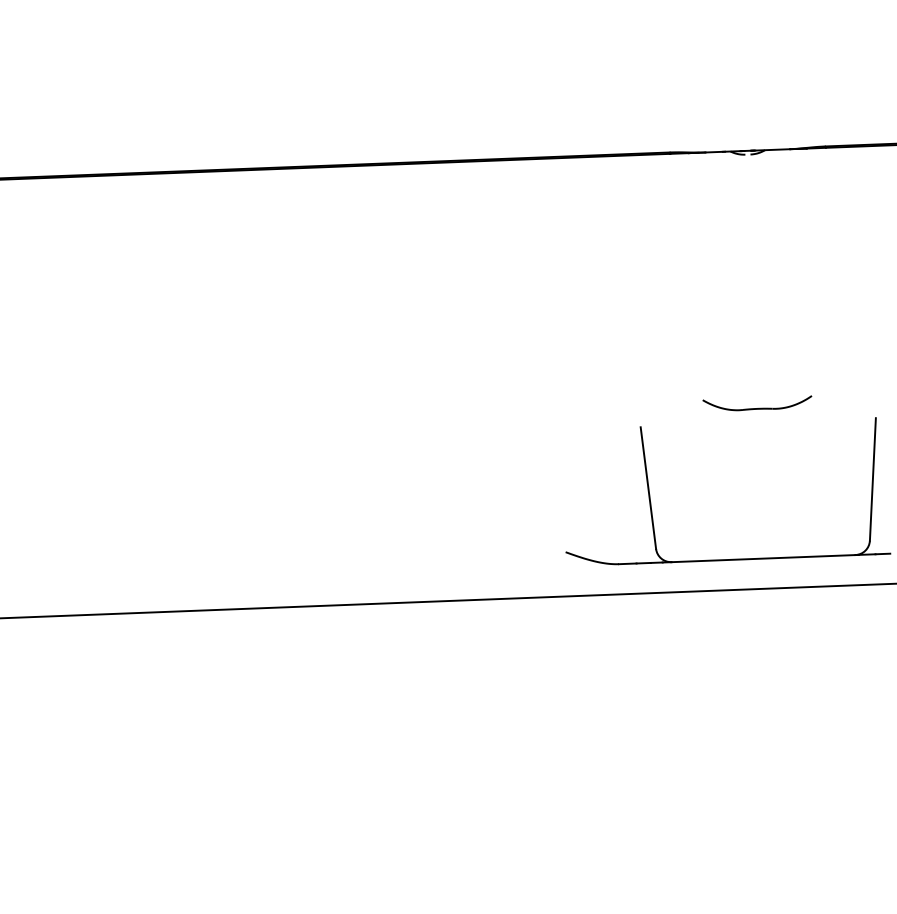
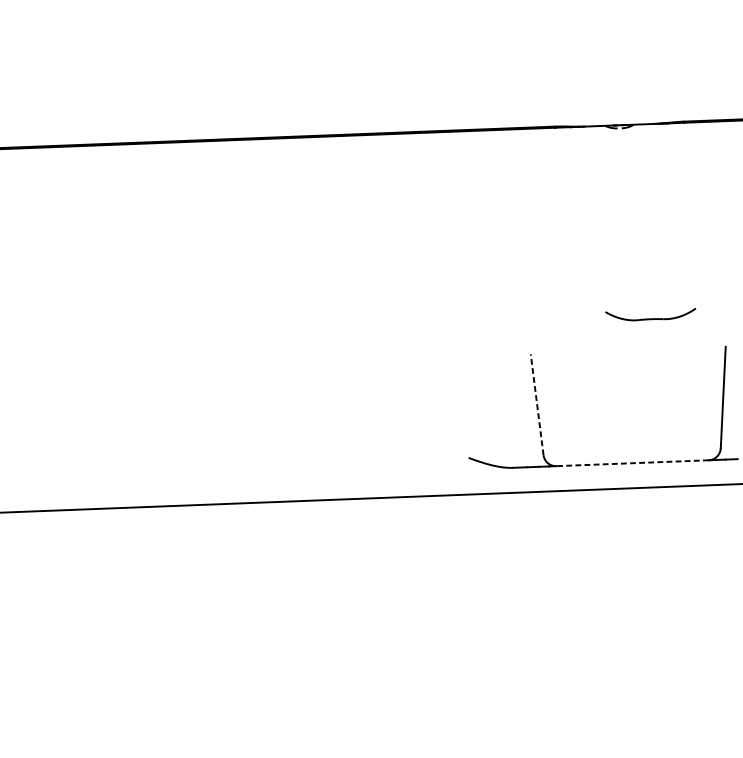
part: (757, 403) -> (650, 314), moved
line: (648, 487) -> (537, 404), solid -> dashed
line: (763, 558) -> (632, 463), solid -> dashed

